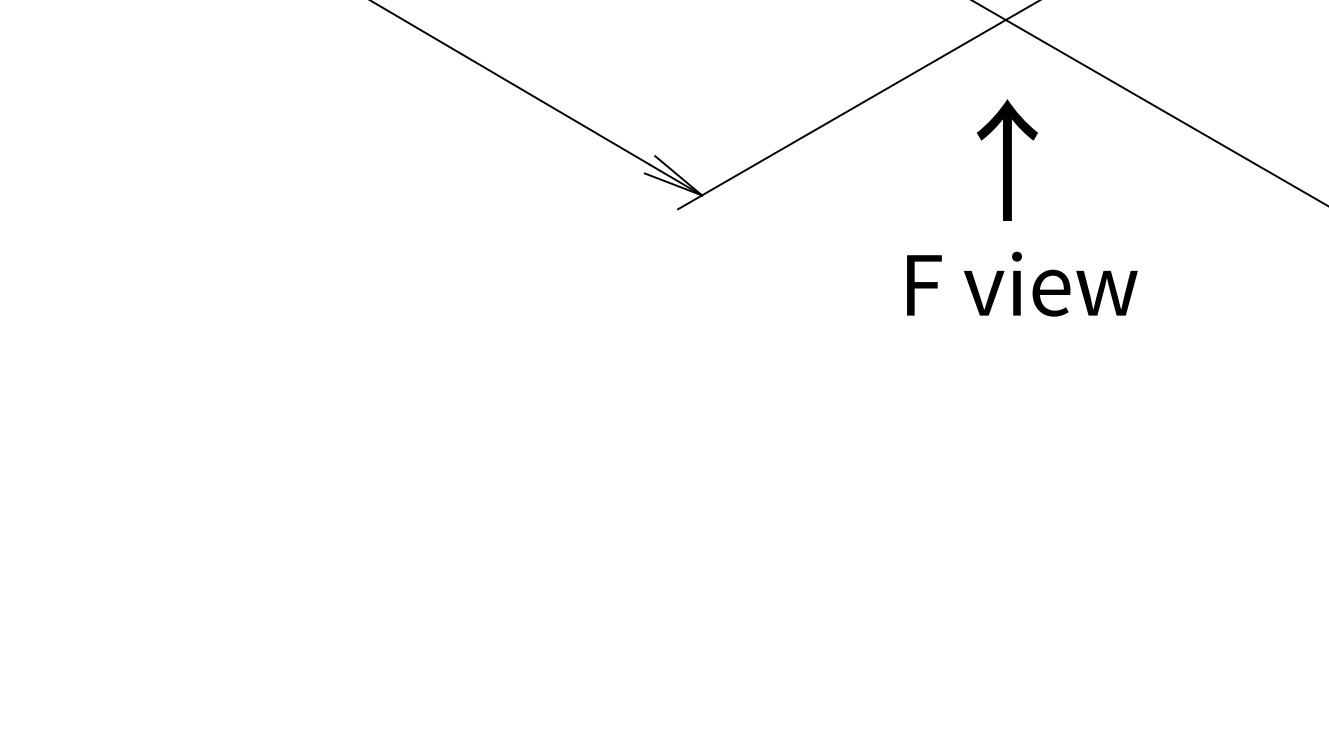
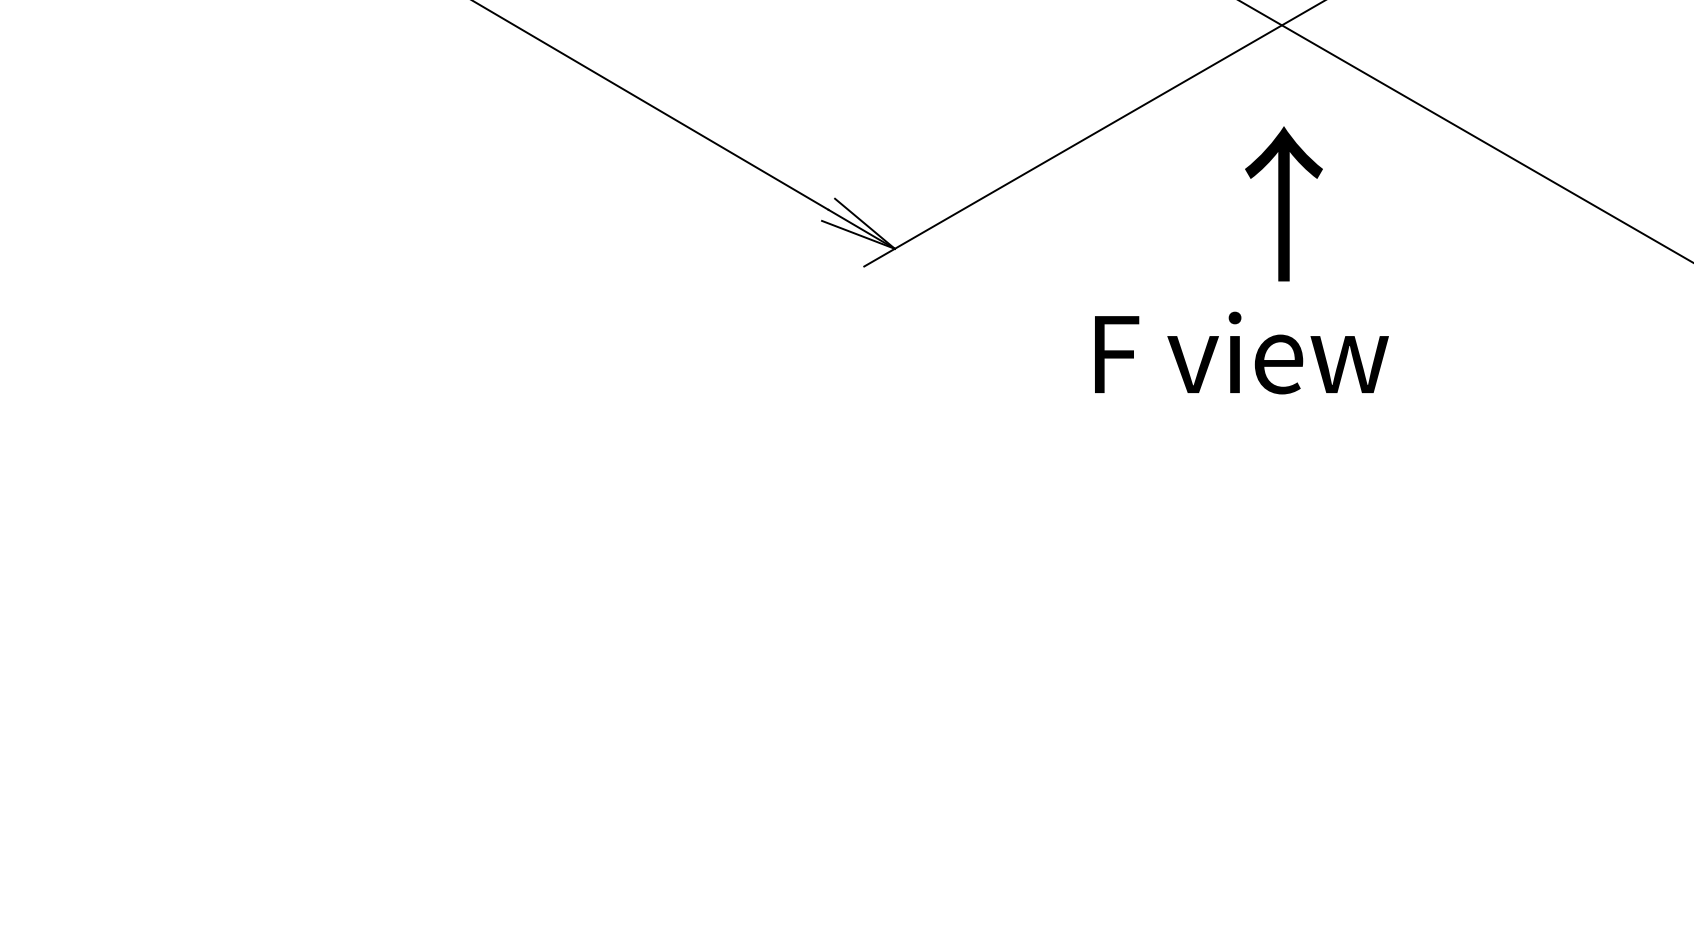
text: (1022, 283) -> (1242, 352), moved

